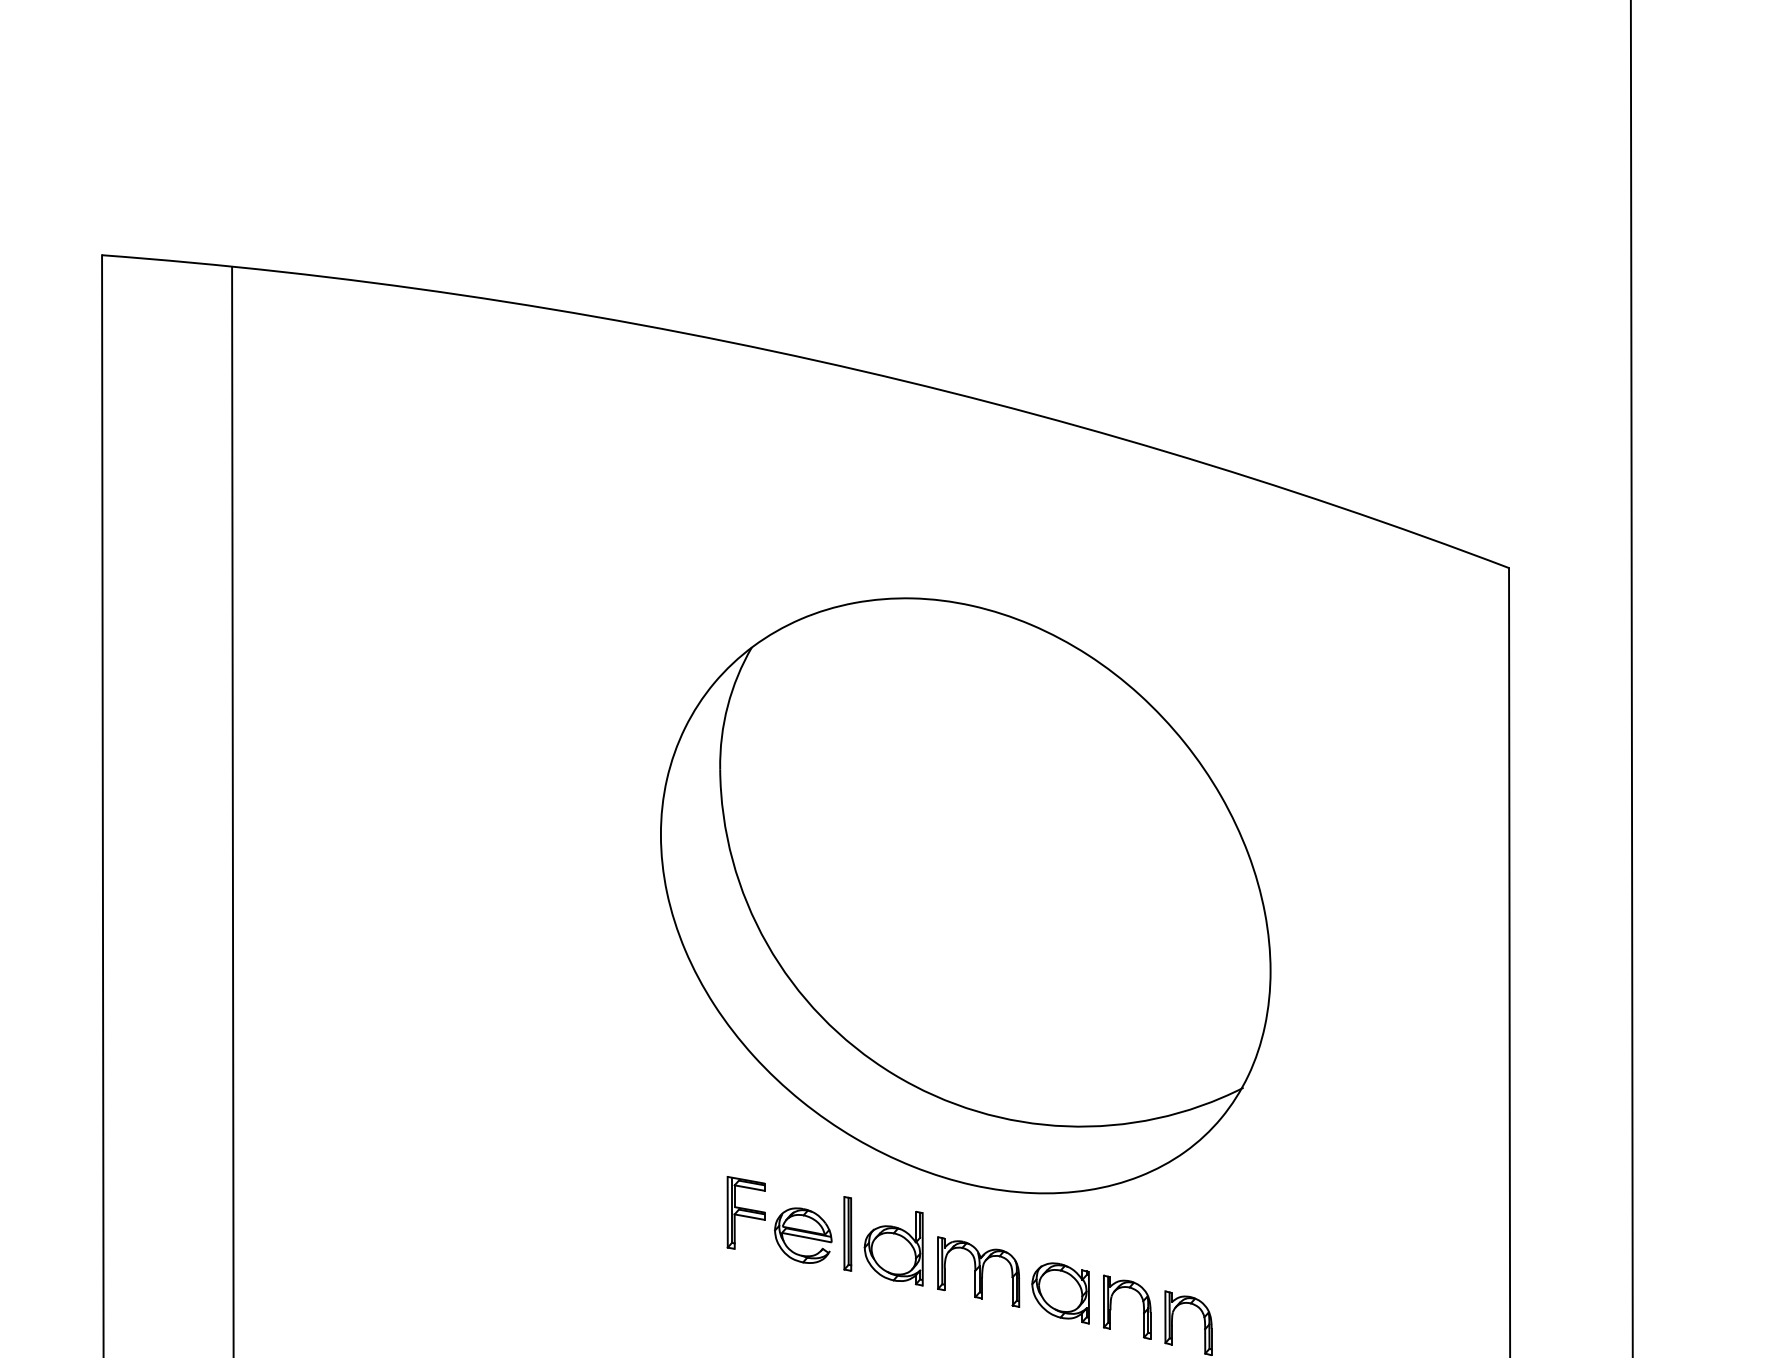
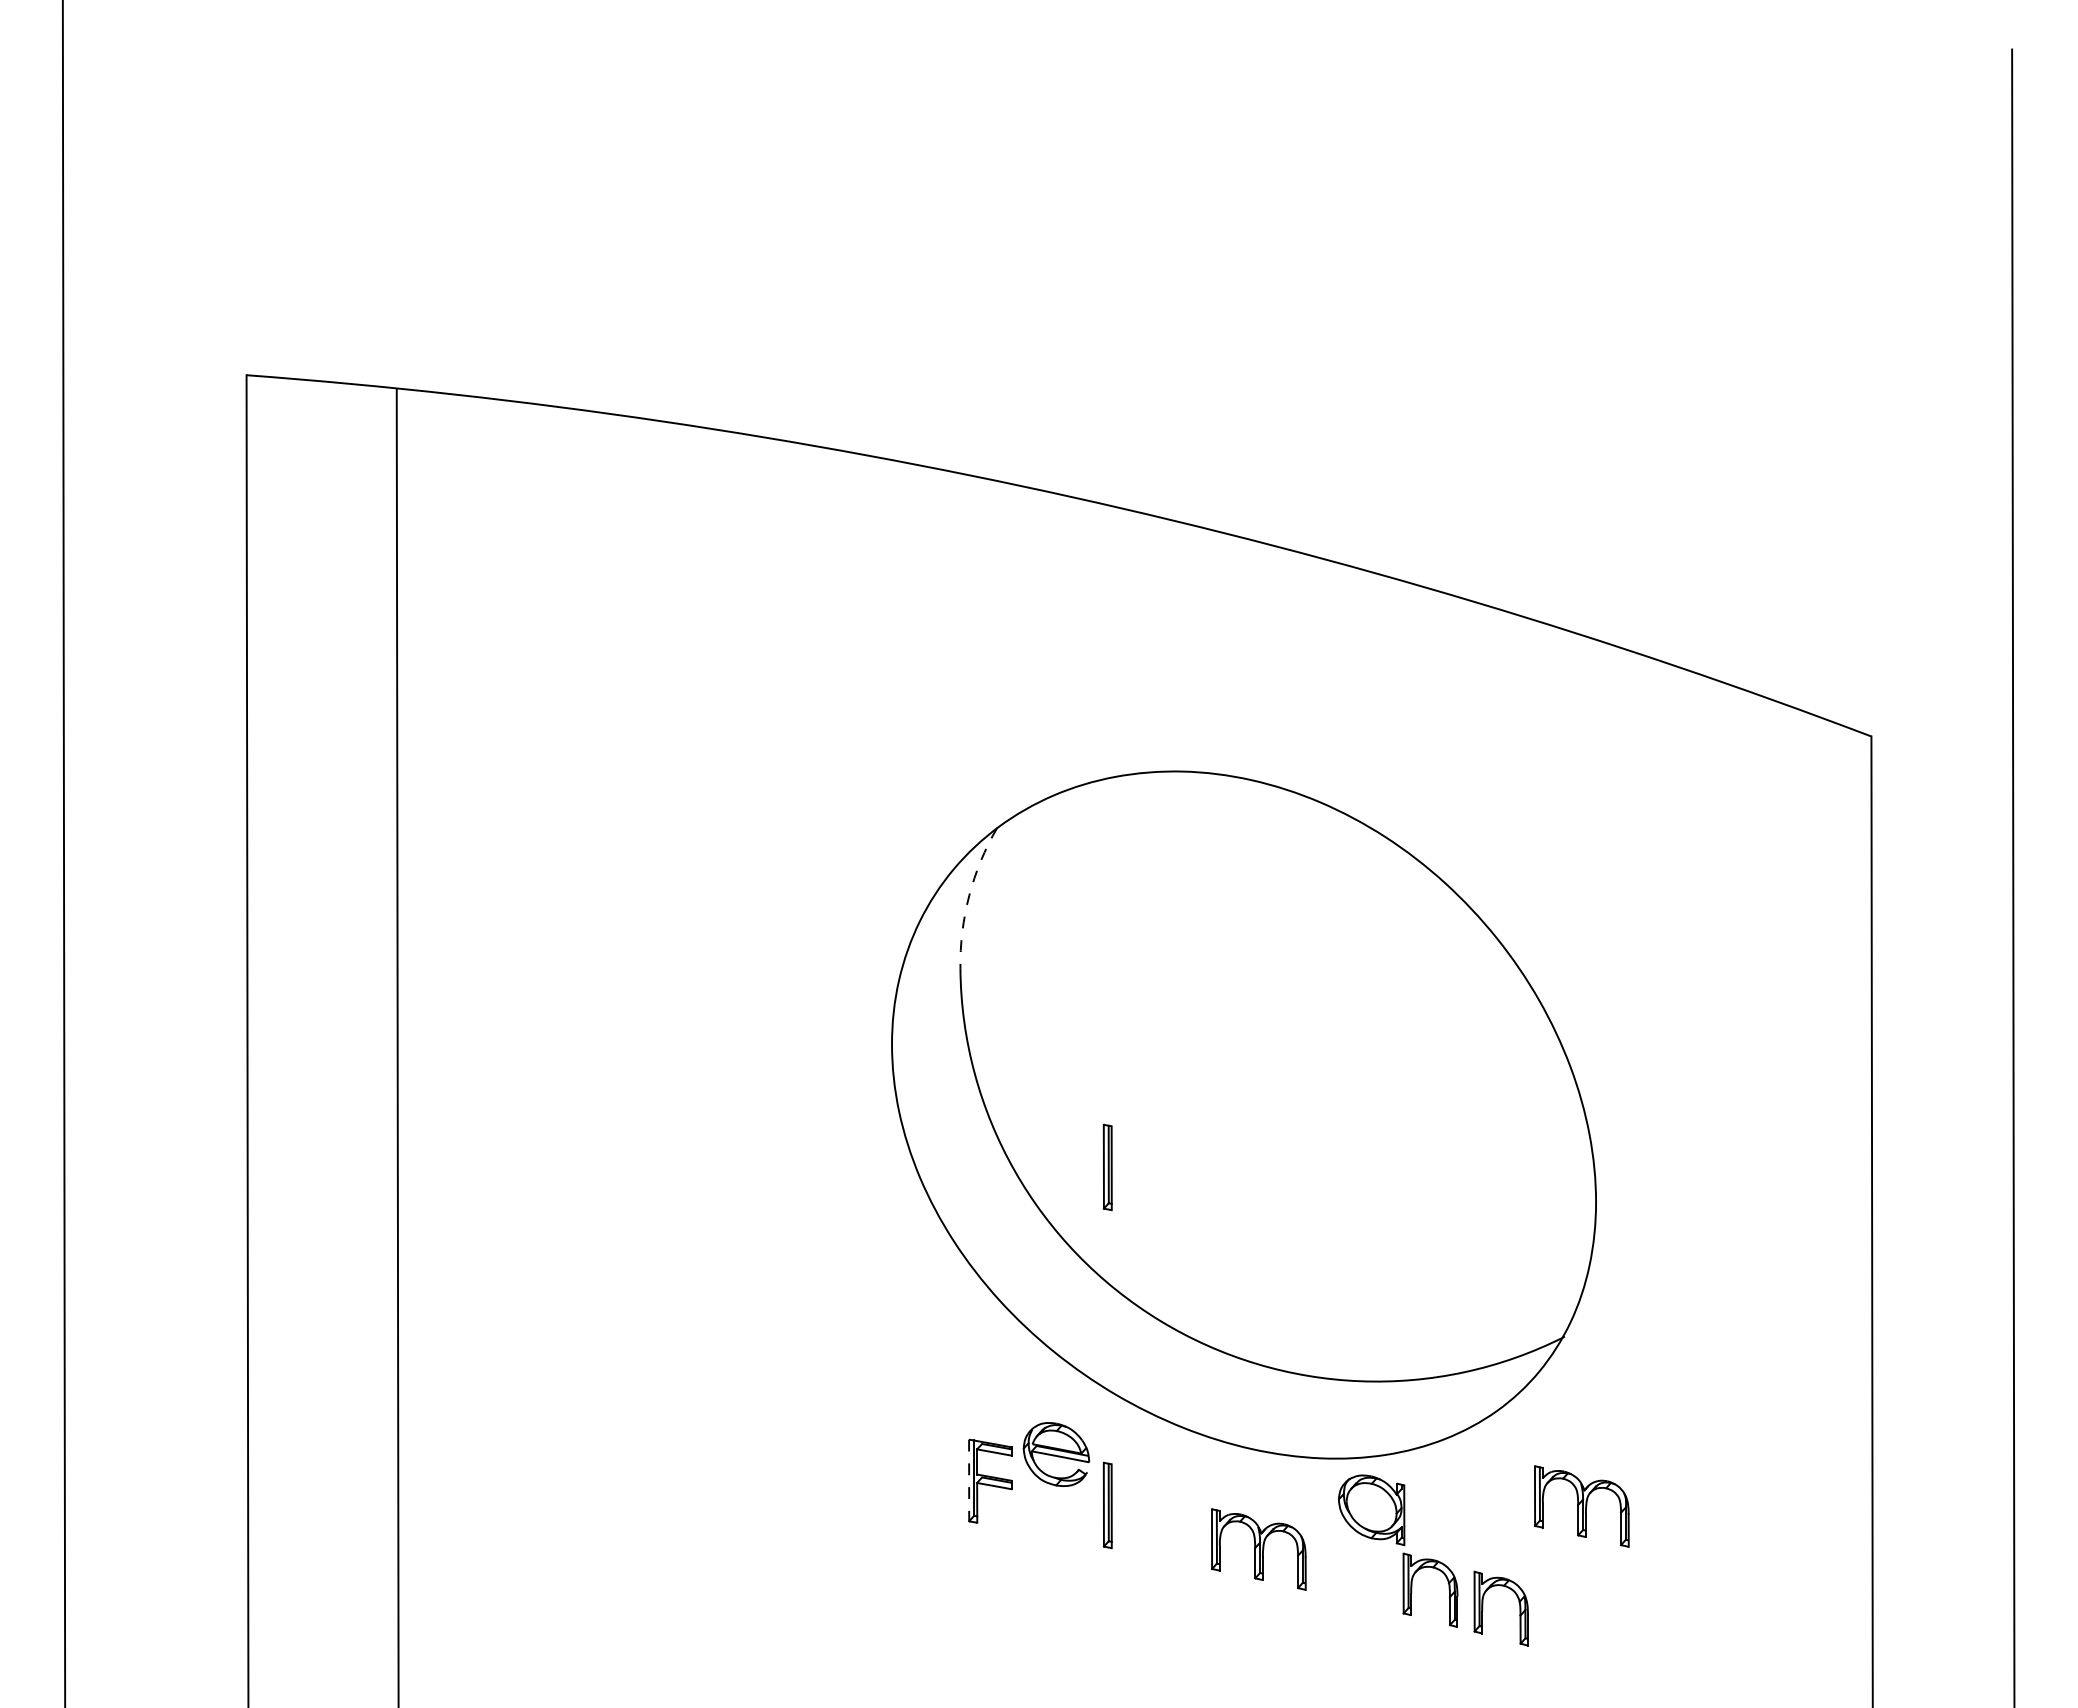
arc: (728, 705) -> (969, 895), solid -> dashed
part: (847, 941) -> (1107, 1167), added
line: (728, 1212) -> (969, 1480), solid -> dashed
part: (1257, 1234) -> (1581, 1506), added
part: (803, 1235) -> (1056, 1454), moved
part: (893, 1248) -> (1160, 1522), removed
part: (1060, 1293) -> (1371, 1510), moved

